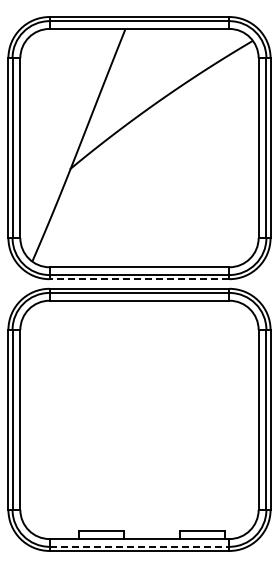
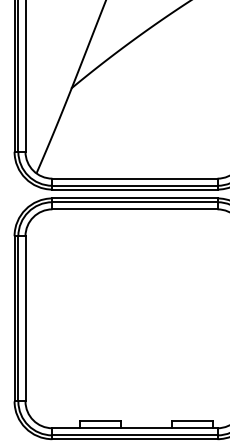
line: (139, 279) -> (134, 189), dashed -> solid
line: (139, 546) -> (134, 435), dashed -> solid

